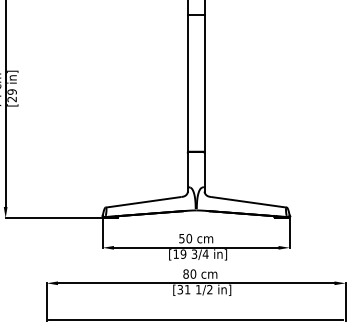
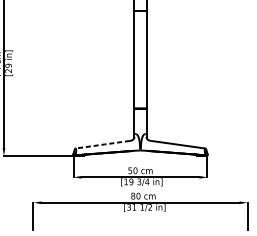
line: (143, 202) -> (102, 144), solid -> dashed
line: (196, 319) -> (140, 228), removed

